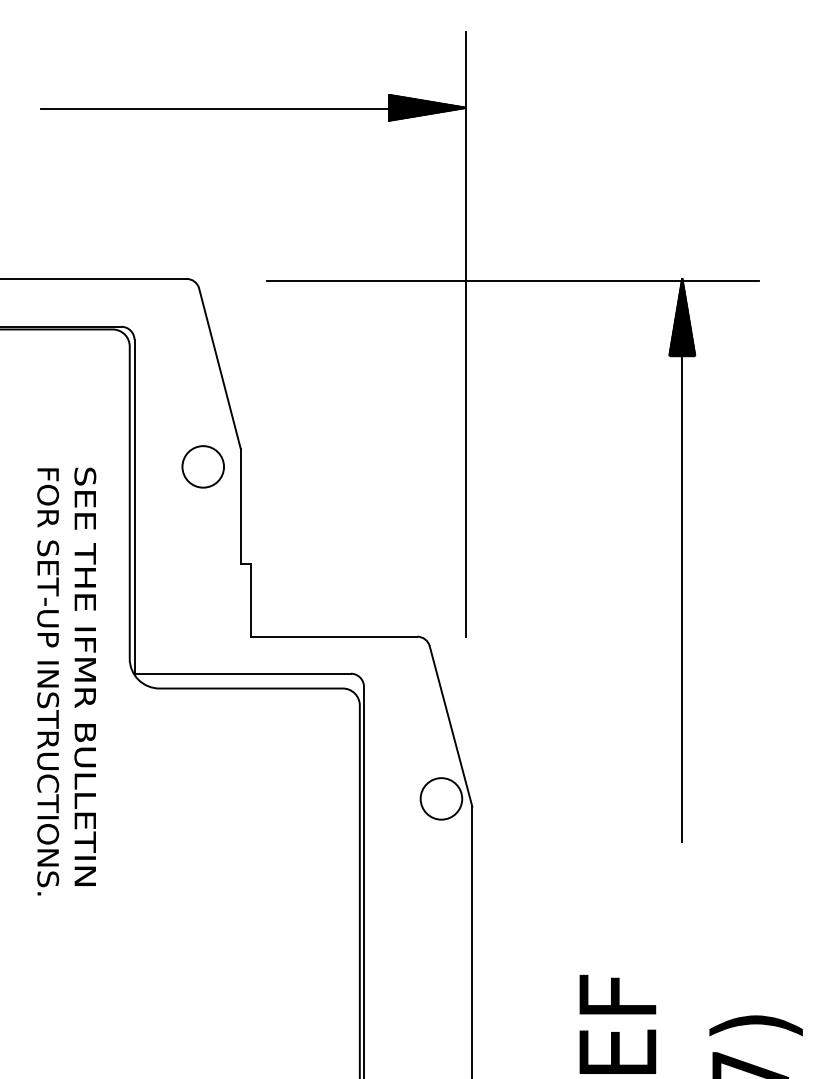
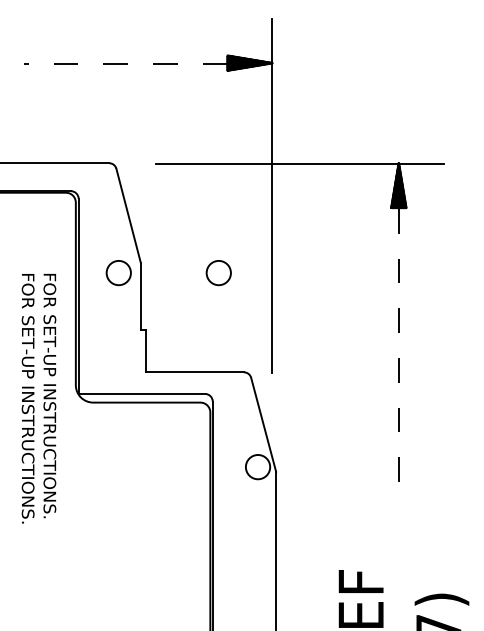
line: (214, 108) -> (125, 63), solid -> dashed
circle: (373, 467) -> (218, 273), added
line: (681, 599) -> (398, 350), solid -> dashed
text: (84, 676) -> (49, 395), SEE THE IFMR BULLETIN -> FOR SET-UP INSTRUCTIONS.

